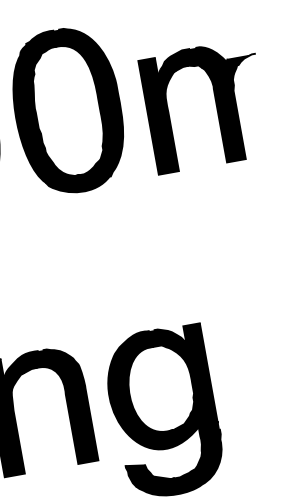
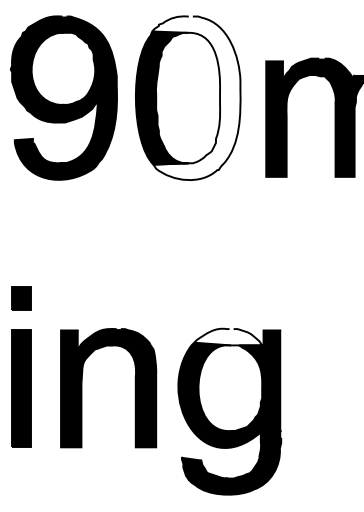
fill: (76, 109) -> (196, 98), removed
fill: (149, 338) -> (228, 336), removed

